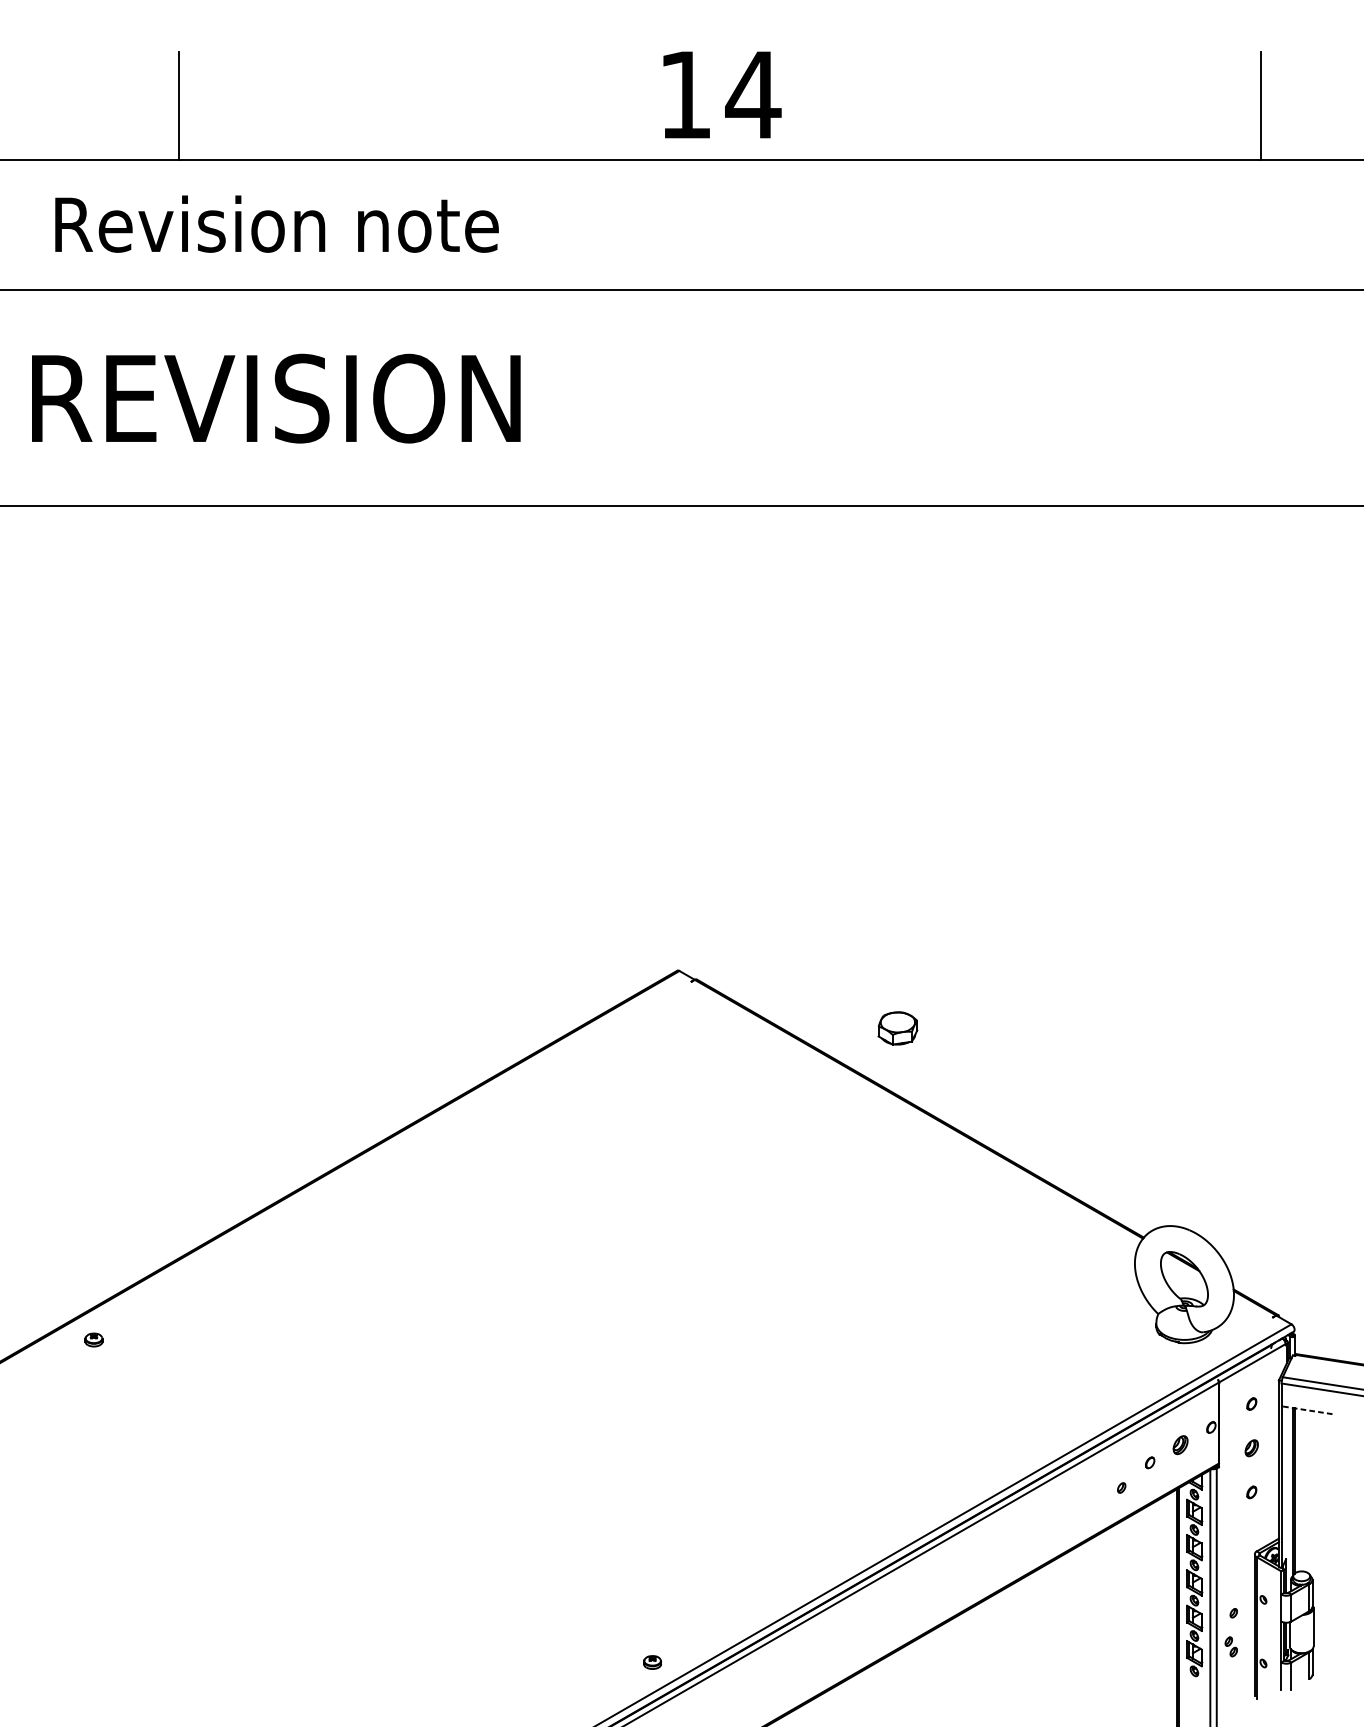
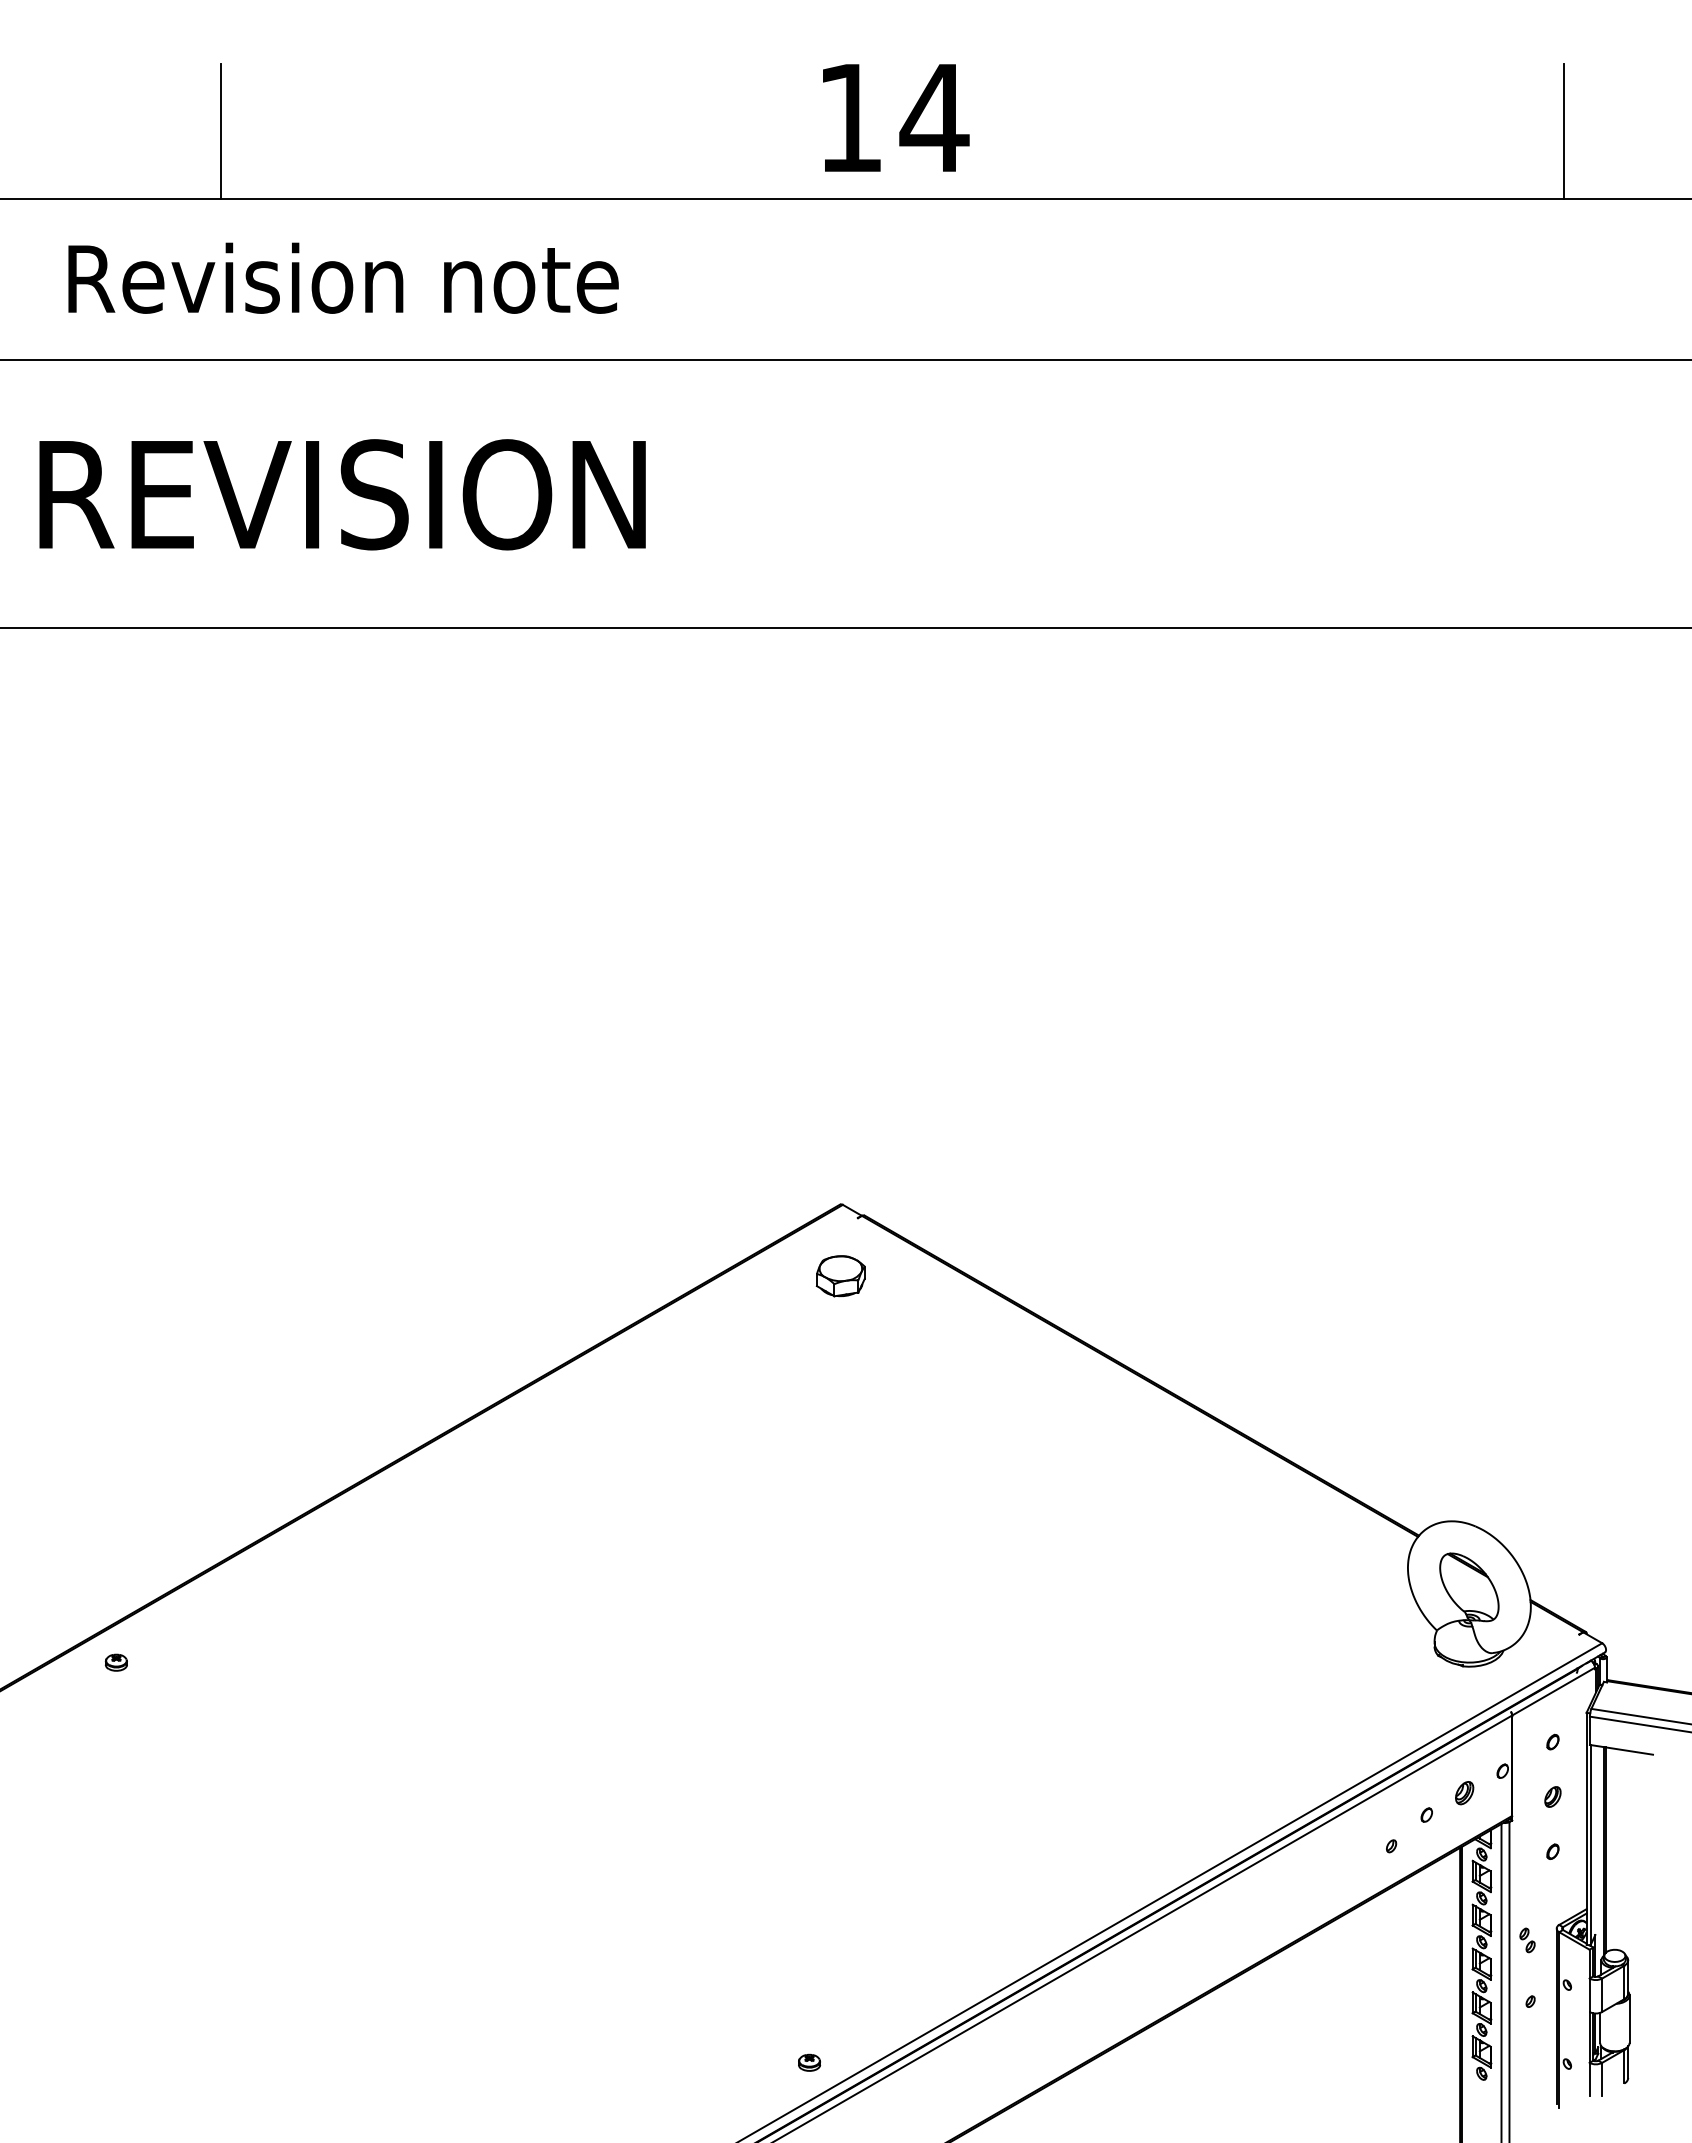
part: (897, 1028) -> (840, 1276), moved
line: (1307, 1409) -> (1621, 1749), dashed -> solid
part: (1231, 1646) -> (1527, 1940), moved

